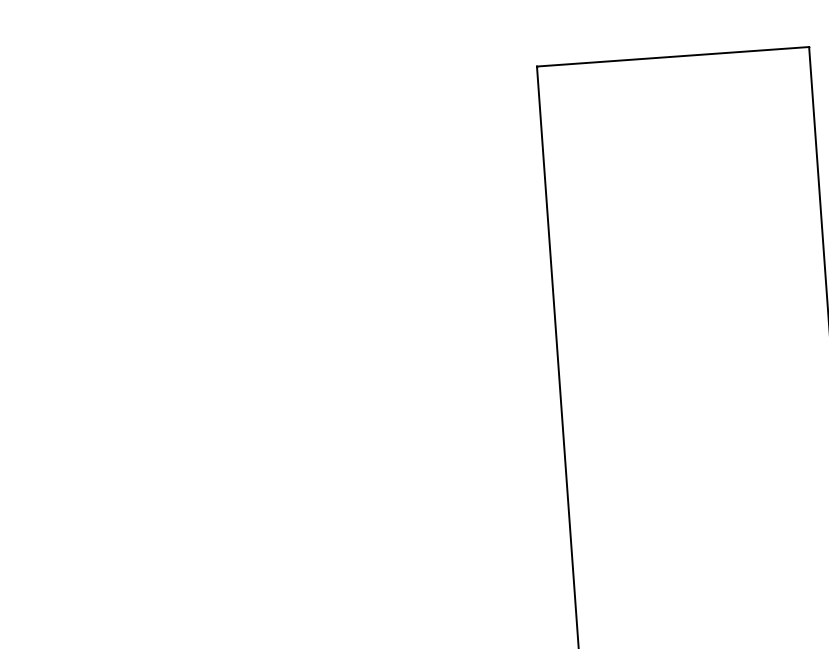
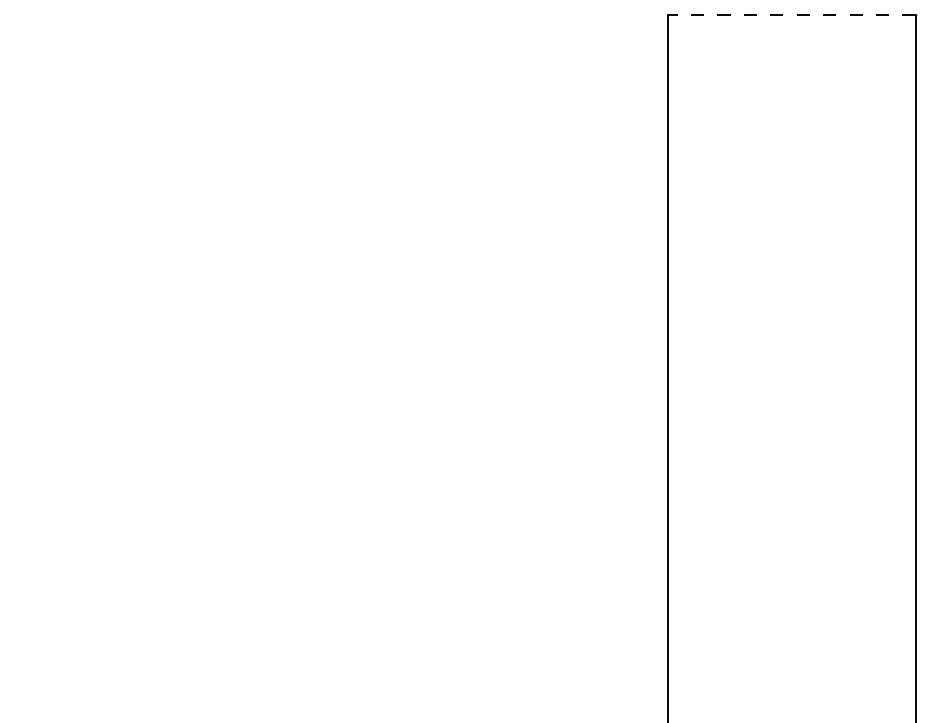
line: (672, 56) -> (791, 15), solid -> dashed

